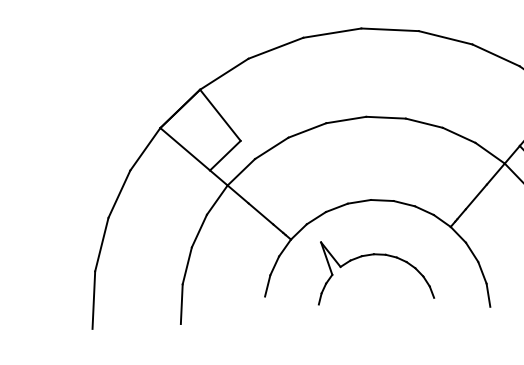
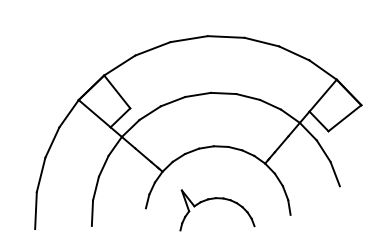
part: (376, 256) -> (217, 199), moved

